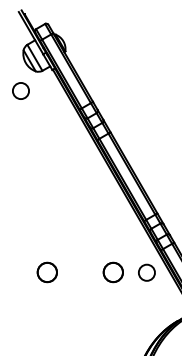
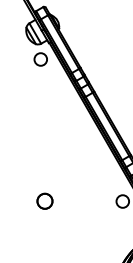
circle: (20, 90) -> (40, 59), moved
part: (112, 272) -> (95, 201), removed

